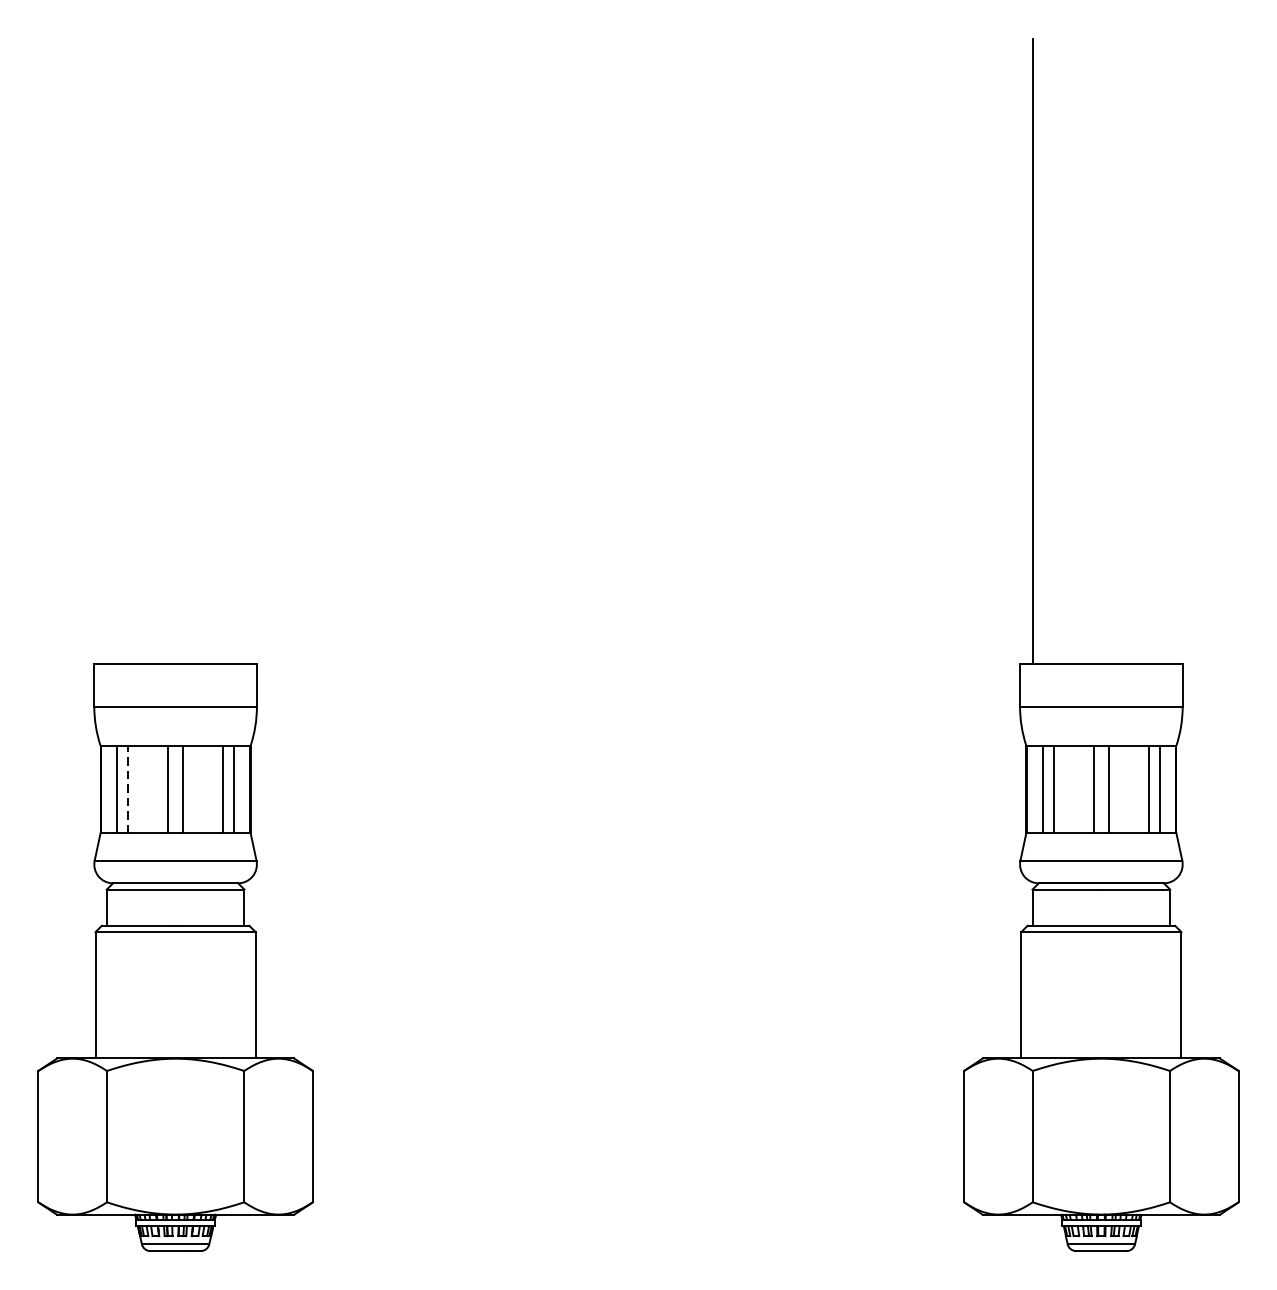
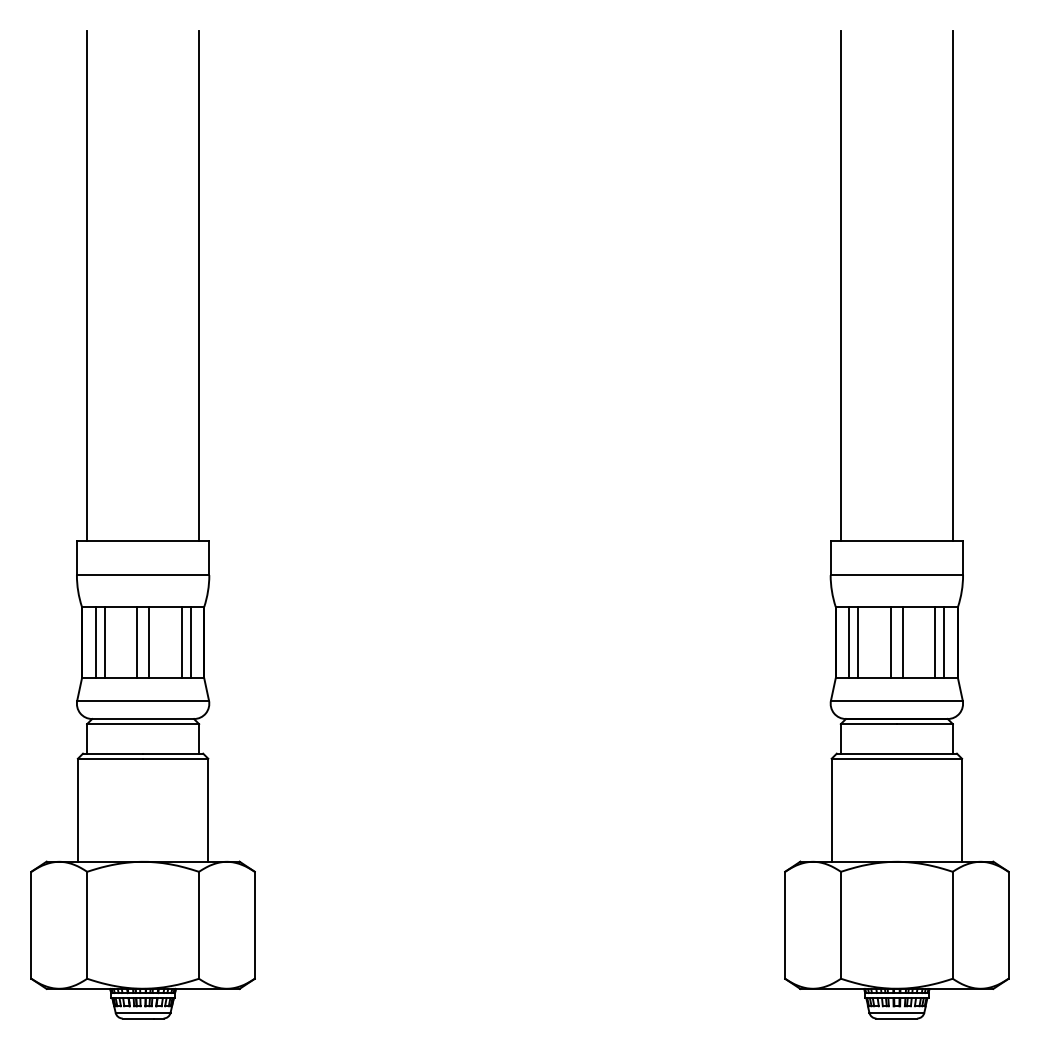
line: (107, 350) -> (87, 285), added
line: (244, 350) -> (199, 285), added
line: (1169, 350) -> (952, 285), added
line: (128, 789) -> (104, 642), dashed -> solid

